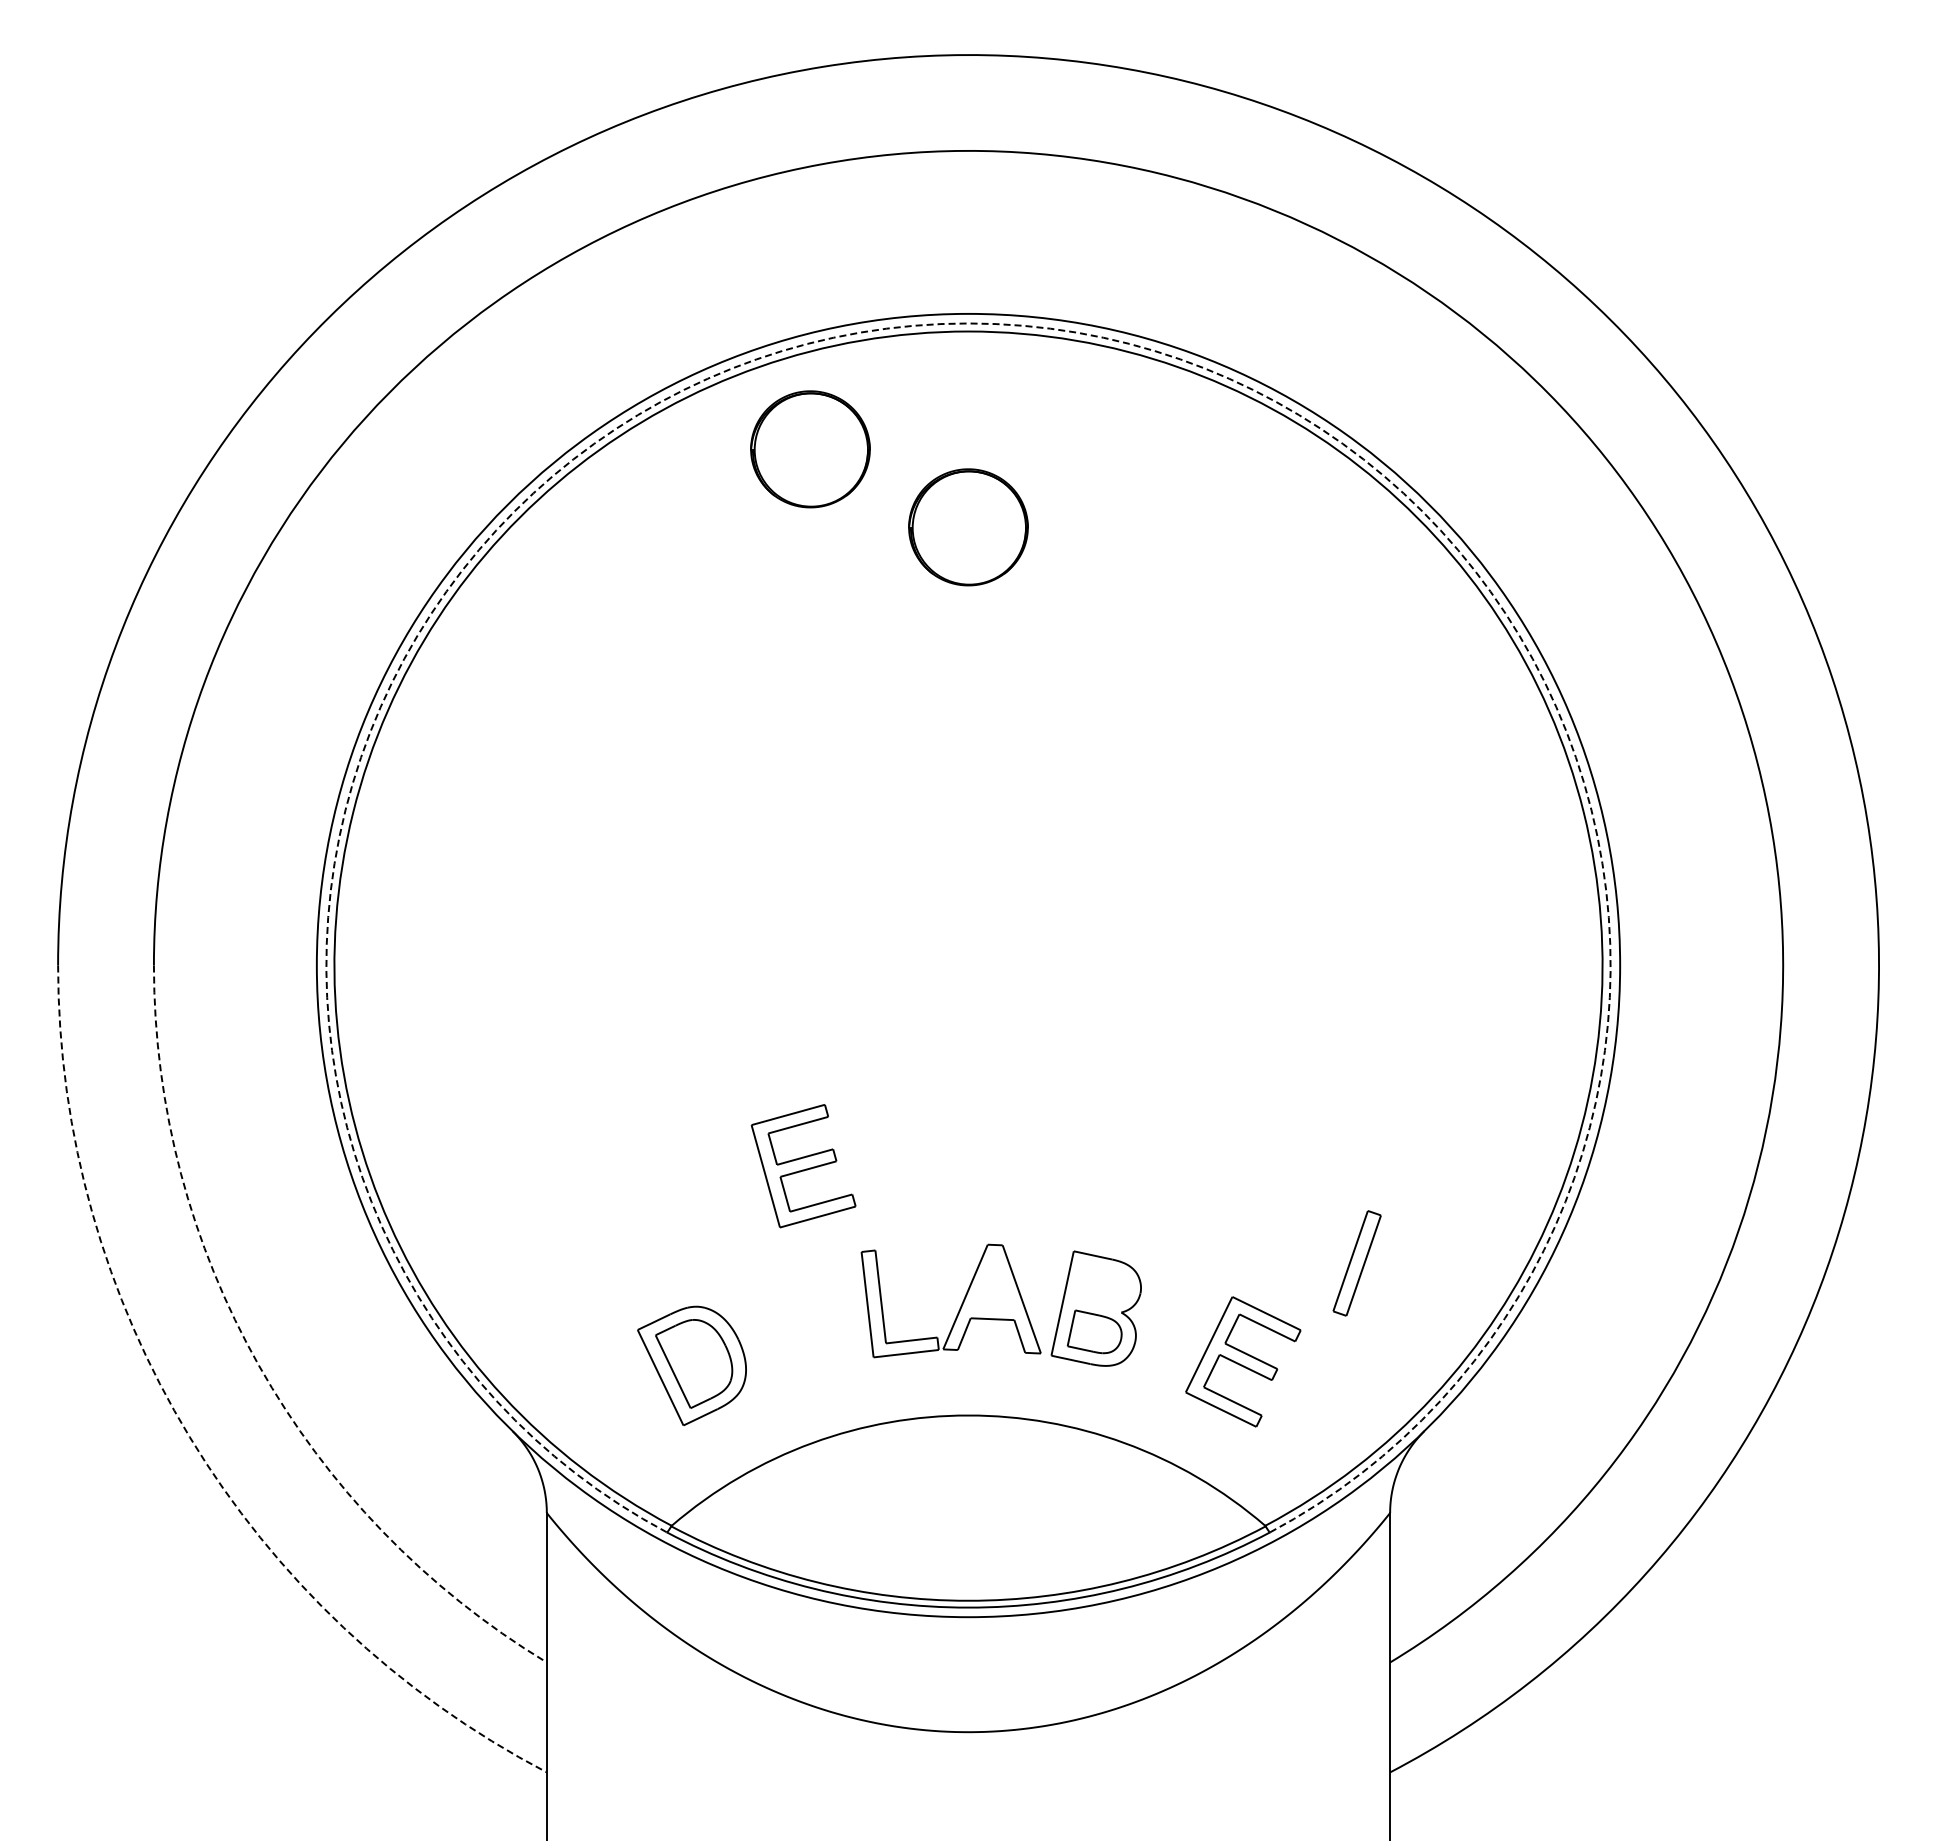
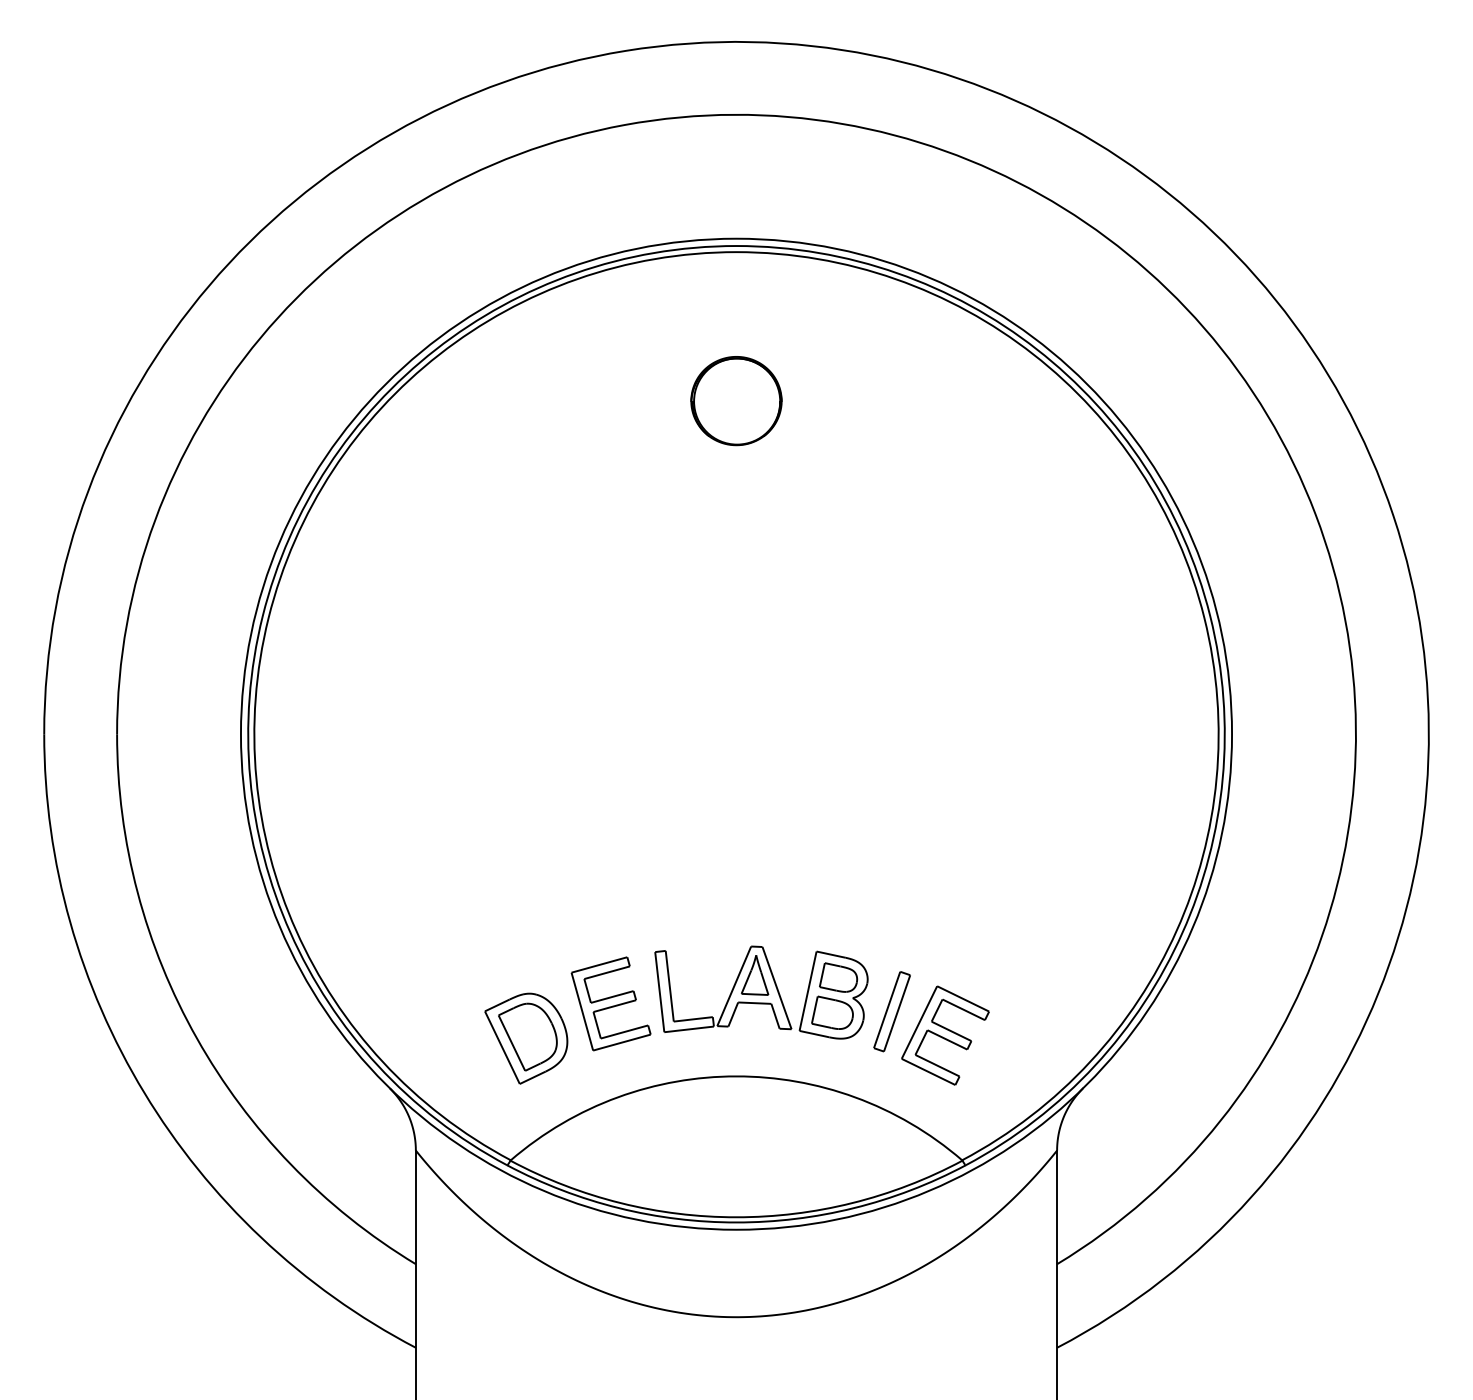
arc: (968, 323) -> (736, 246), dashed -> solid
part: (810, 449) -> (616, 341), removed
part: (803, 1166) -> (611, 1004), moved
part: (1356, 1263) -> (891, 1011), moved
part: (992, 1282) -> (754, 975), added
part: (1102, 1285) -> (838, 977), added
arc: (258, 1365) -> (196, 1038), dashed -> solid
arc: (189, 1437) -> (144, 1093), dashed -> solid

